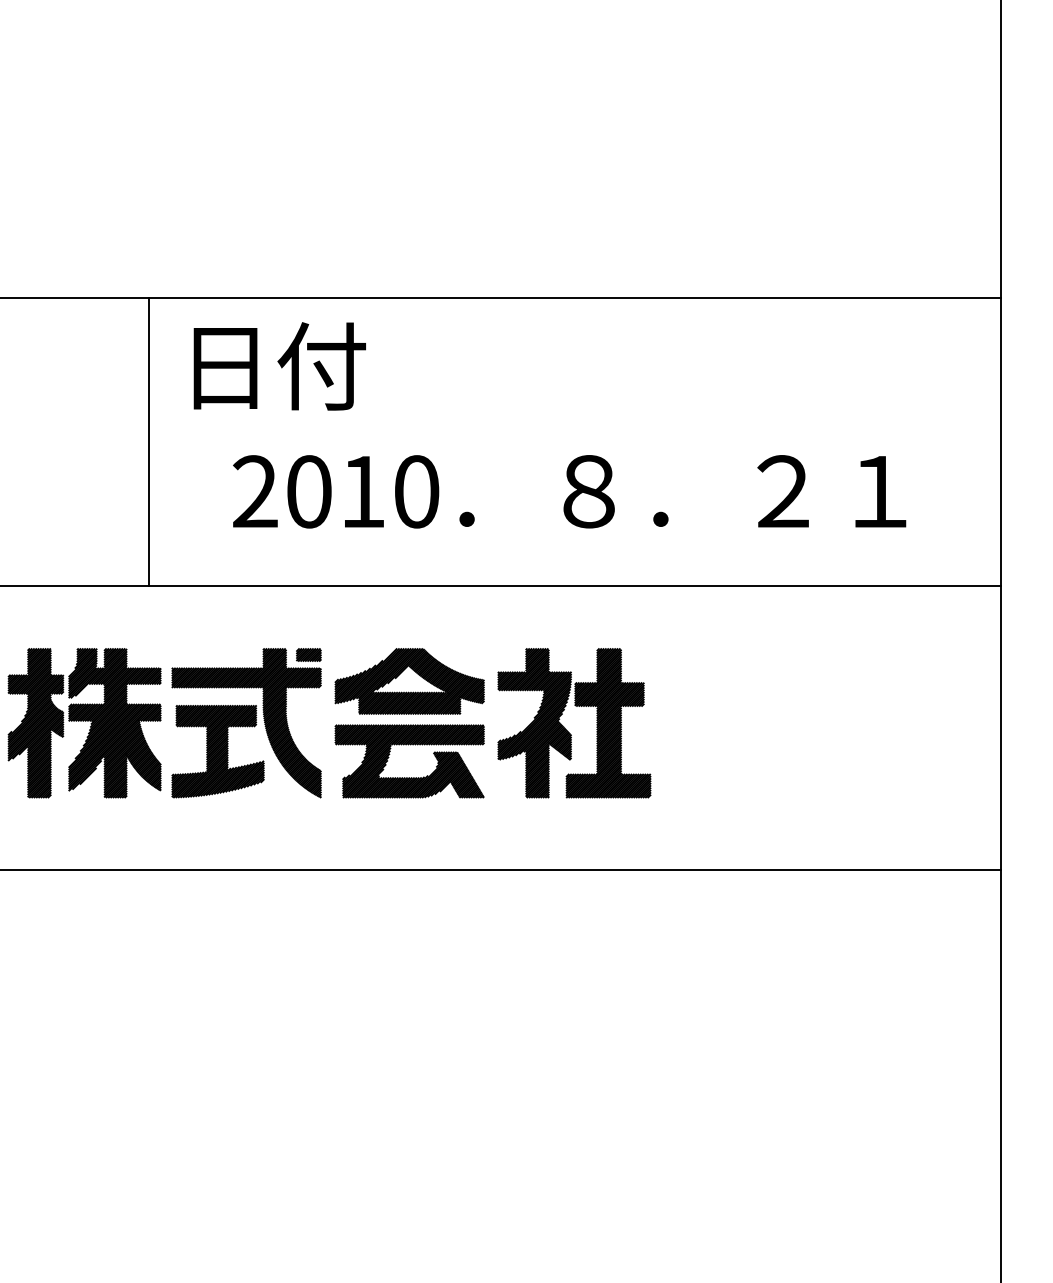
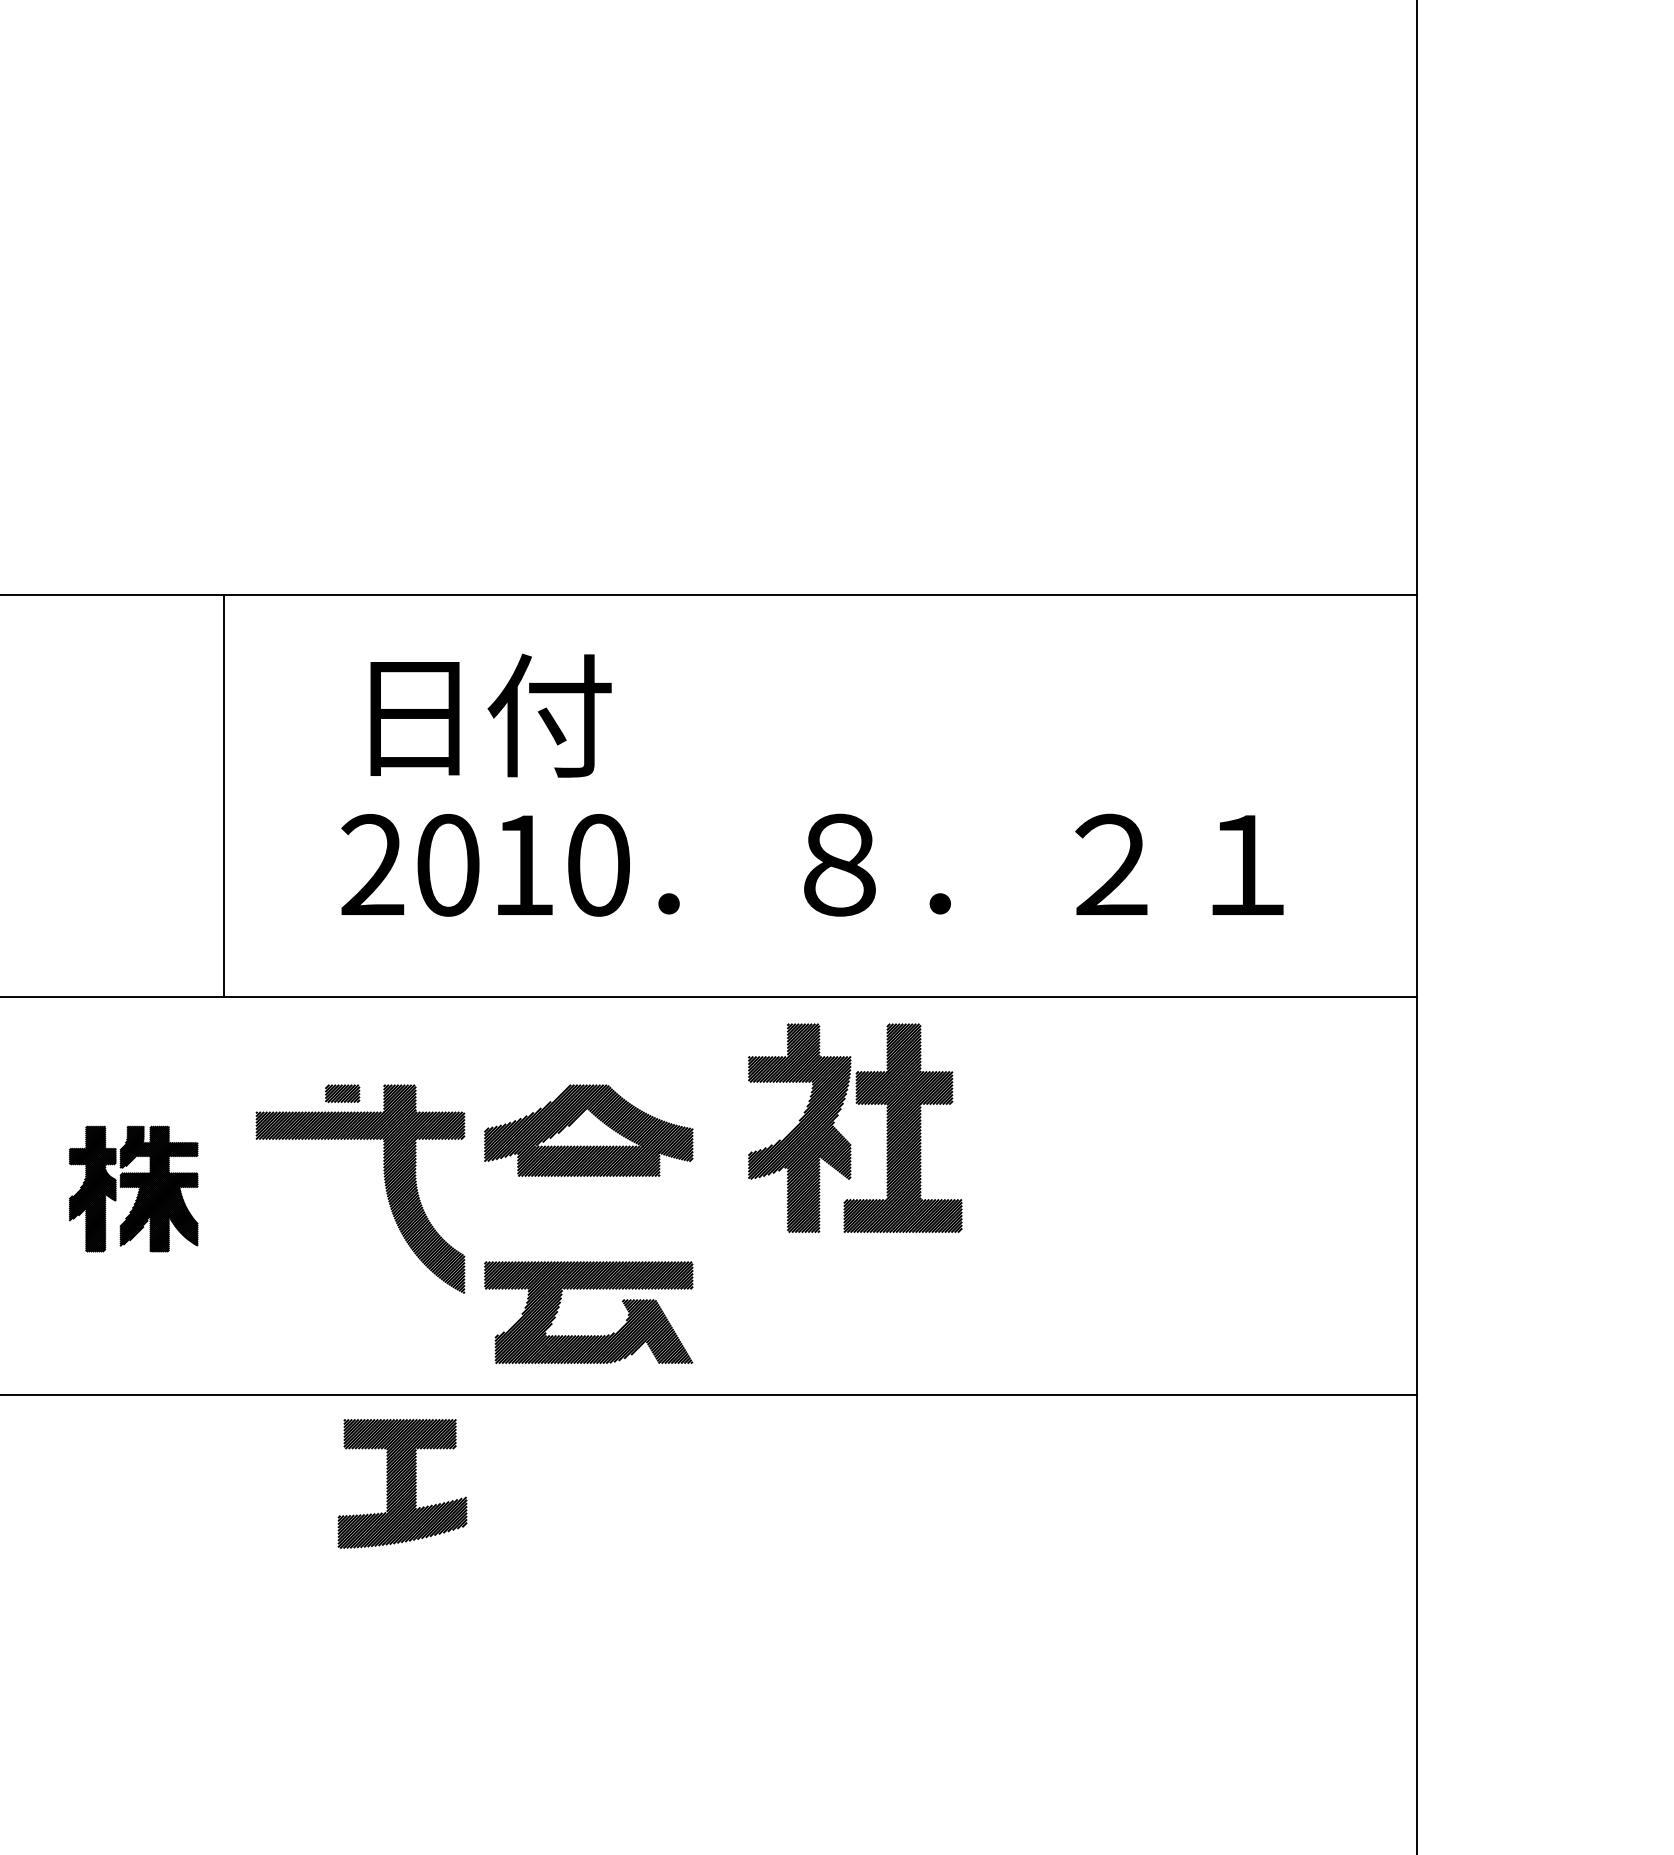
text: (279, 366) -> (490, 715), moved
part: (308, 654) -> (342, 1093), moved
part: (84, 722) -> (133, 1188), size x0.6
part: (566, 729) -> (844, 1137), moved
part: (218, 751) -> (402, 1483), moved
part: (409, 777) -> (588, 1335), moved

